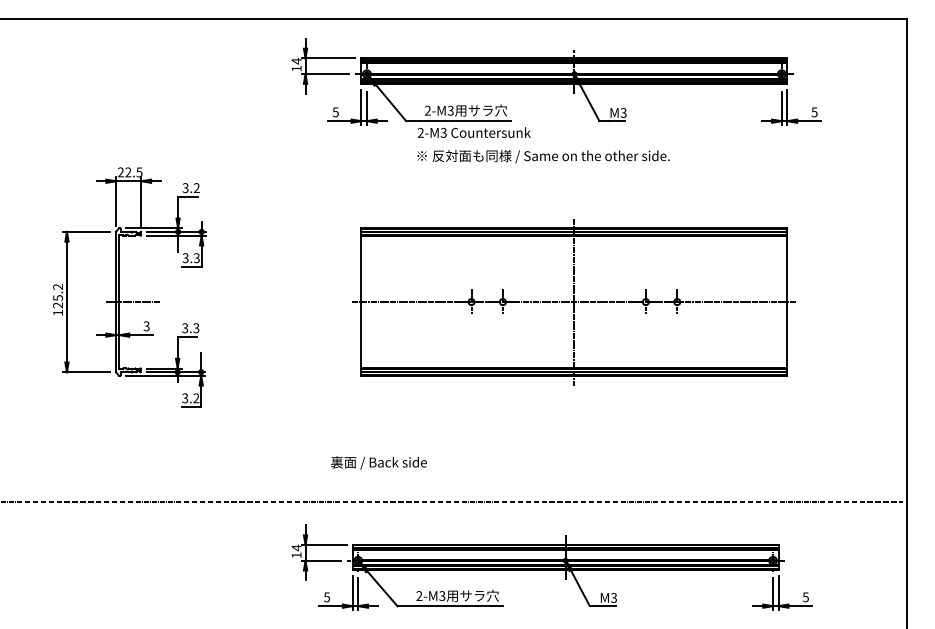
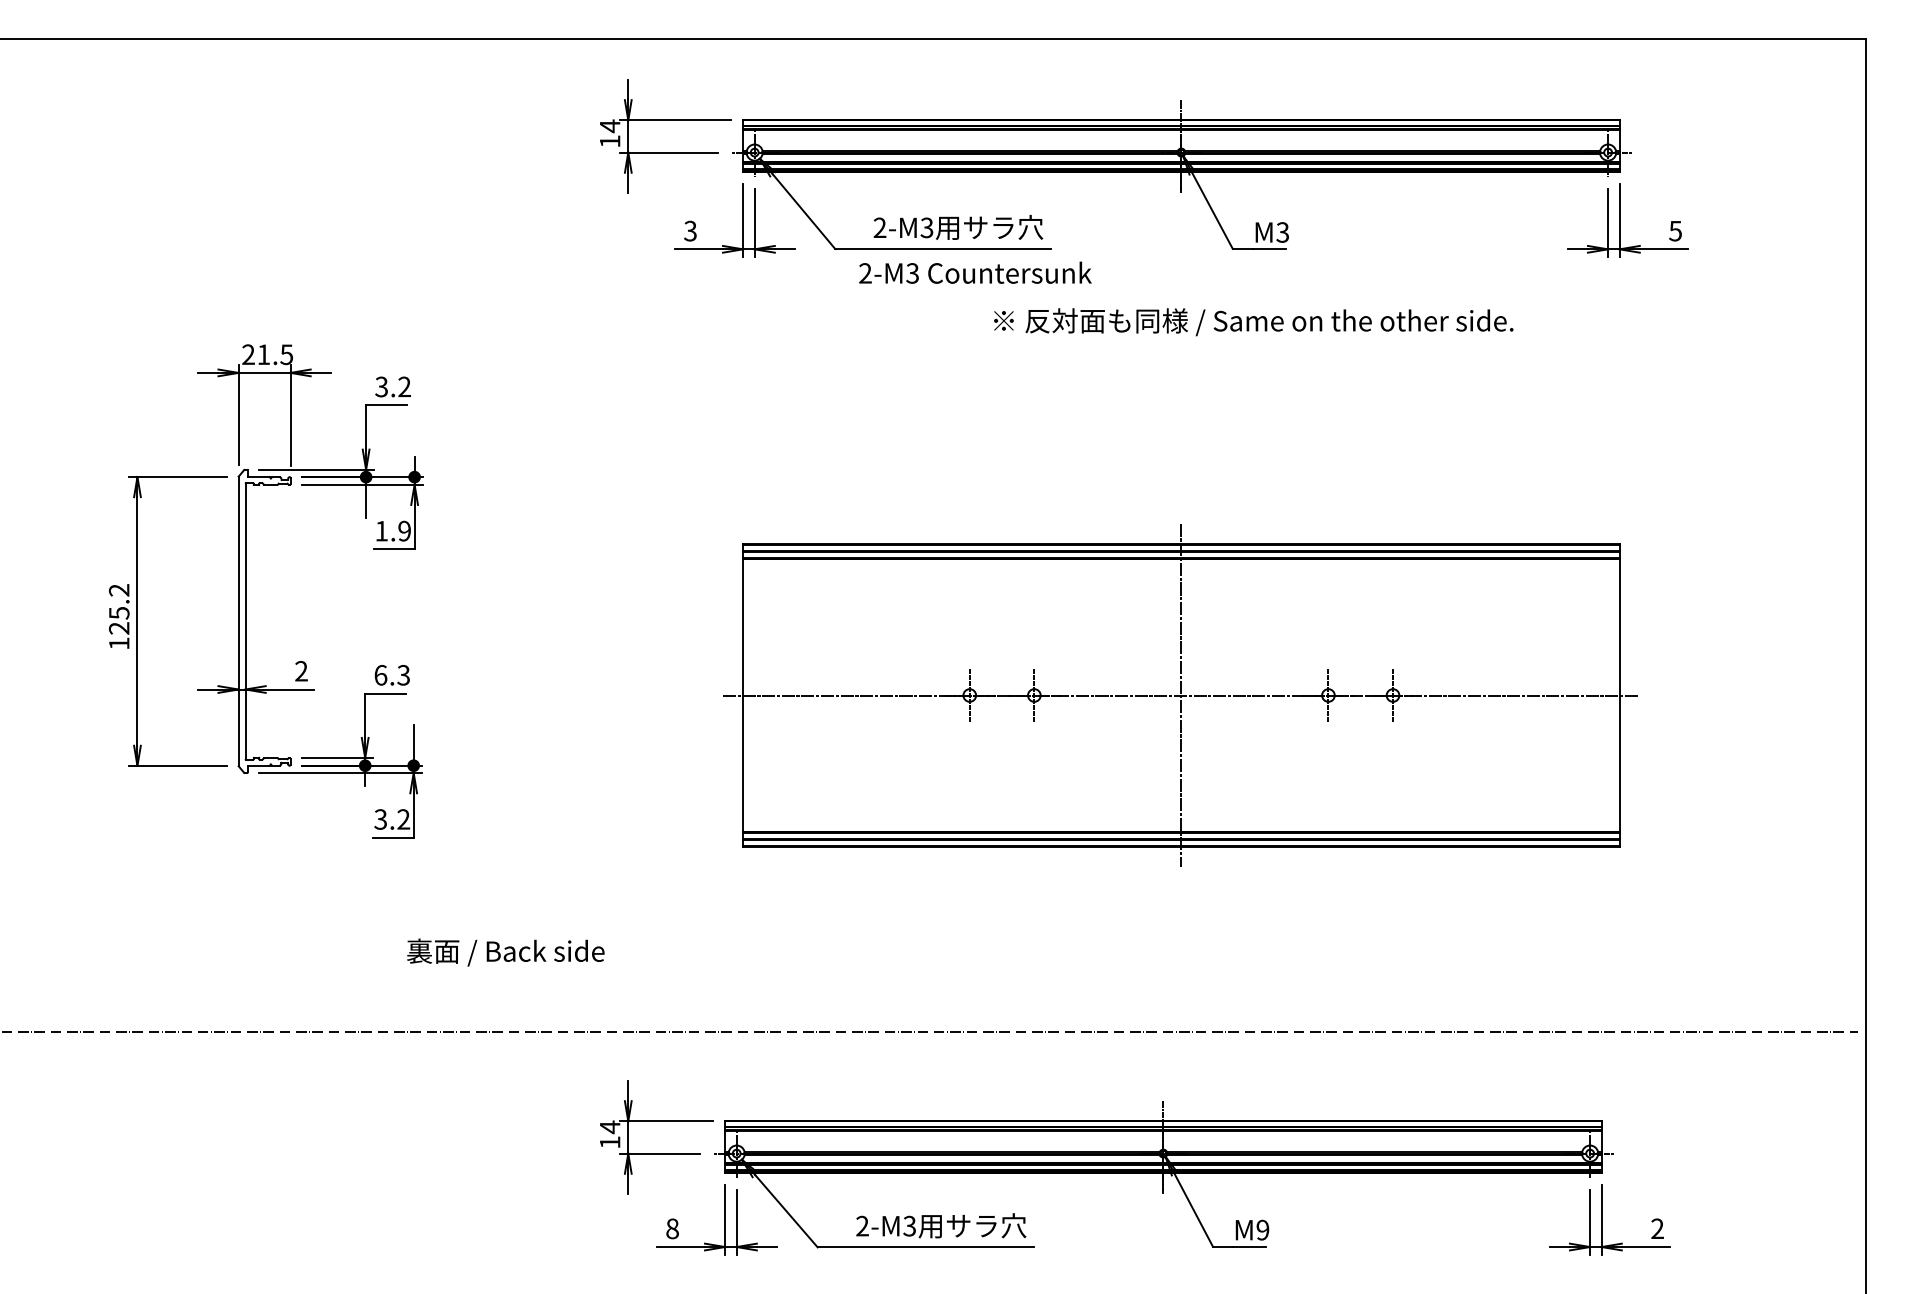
text: (335, 111) -> (689, 229), 5 -> 3
text: (543, 156) -> (1253, 321), moved
text: (128, 172) -> (264, 354), 22.5 -> 21.5
text: (190, 258) -> (391, 531), 3.3 -> 1.9
line: (133, 302) -> (274, 622), removed
part: (573, 302) -> (1179, 696), moved
text: (146, 326) -> (301, 671), 3 -> 2
text: (185, 328) -> (381, 675), 3.3 -> 6.3
text: (378, 462) -> (504, 951), moved
text: (327, 597) -> (673, 1229), 5 -> 8
text: (613, 597) -> (1261, 1229), M3 -> M9
text: (805, 597) -> (1656, 1229), 5 -> 2

